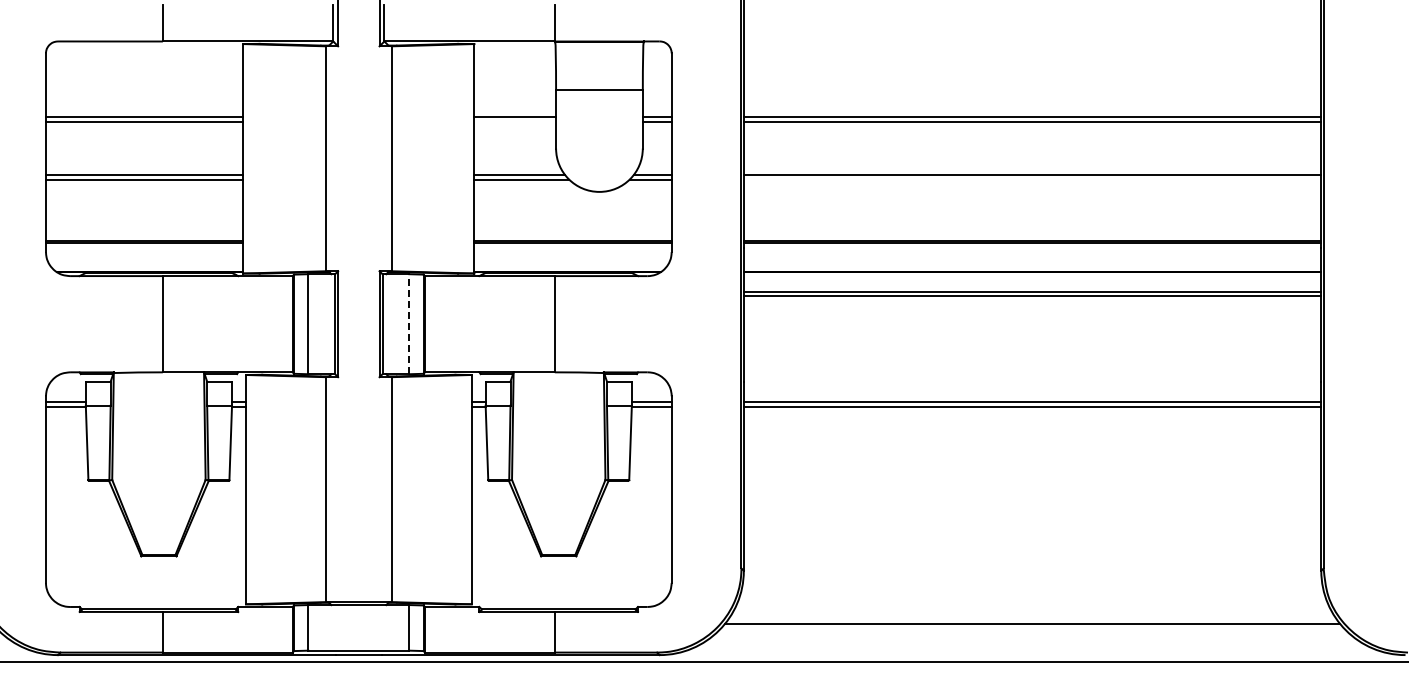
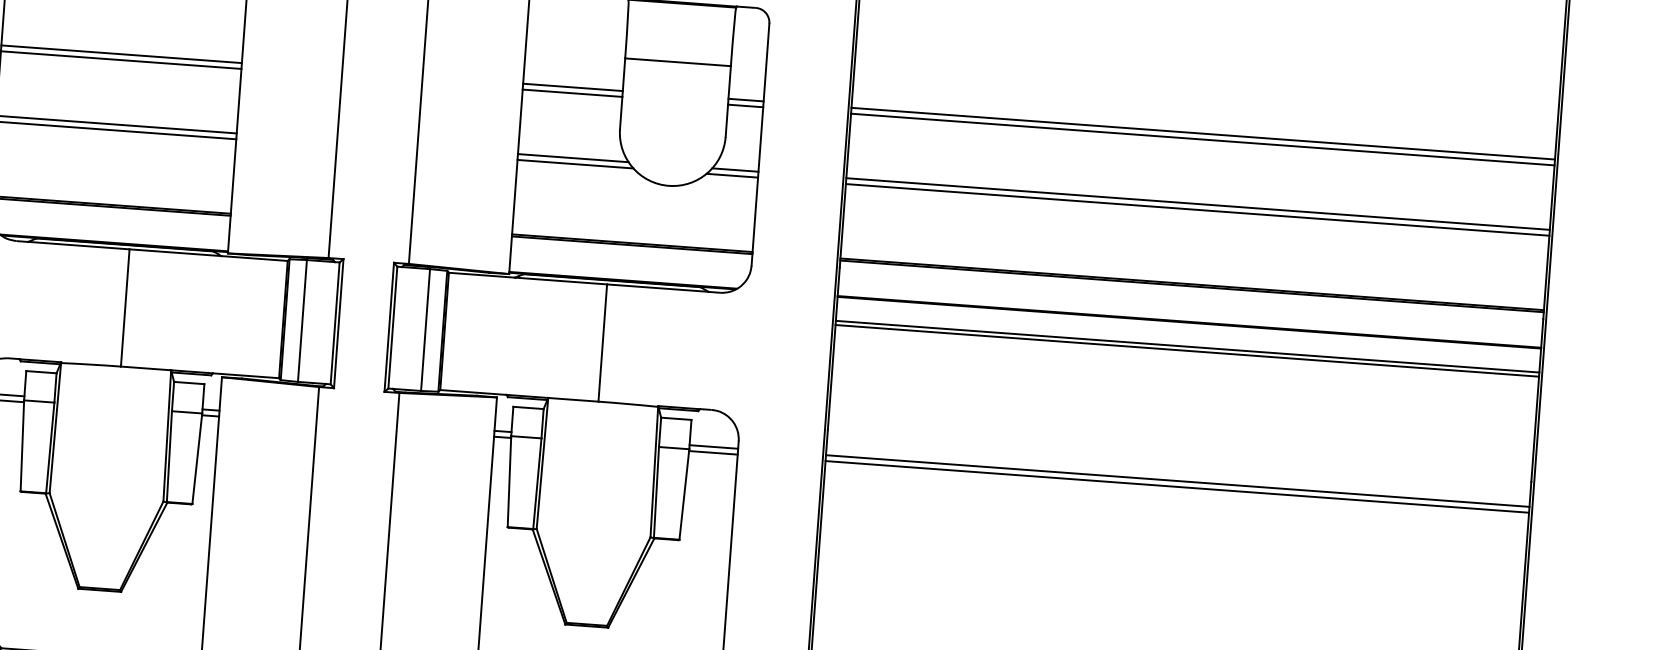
line: (515, 122) -> (572, 93), added
line: (1032, 179) -> (1197, 209), added
line: (409, 323) -> (425, 329), dashed -> solid

